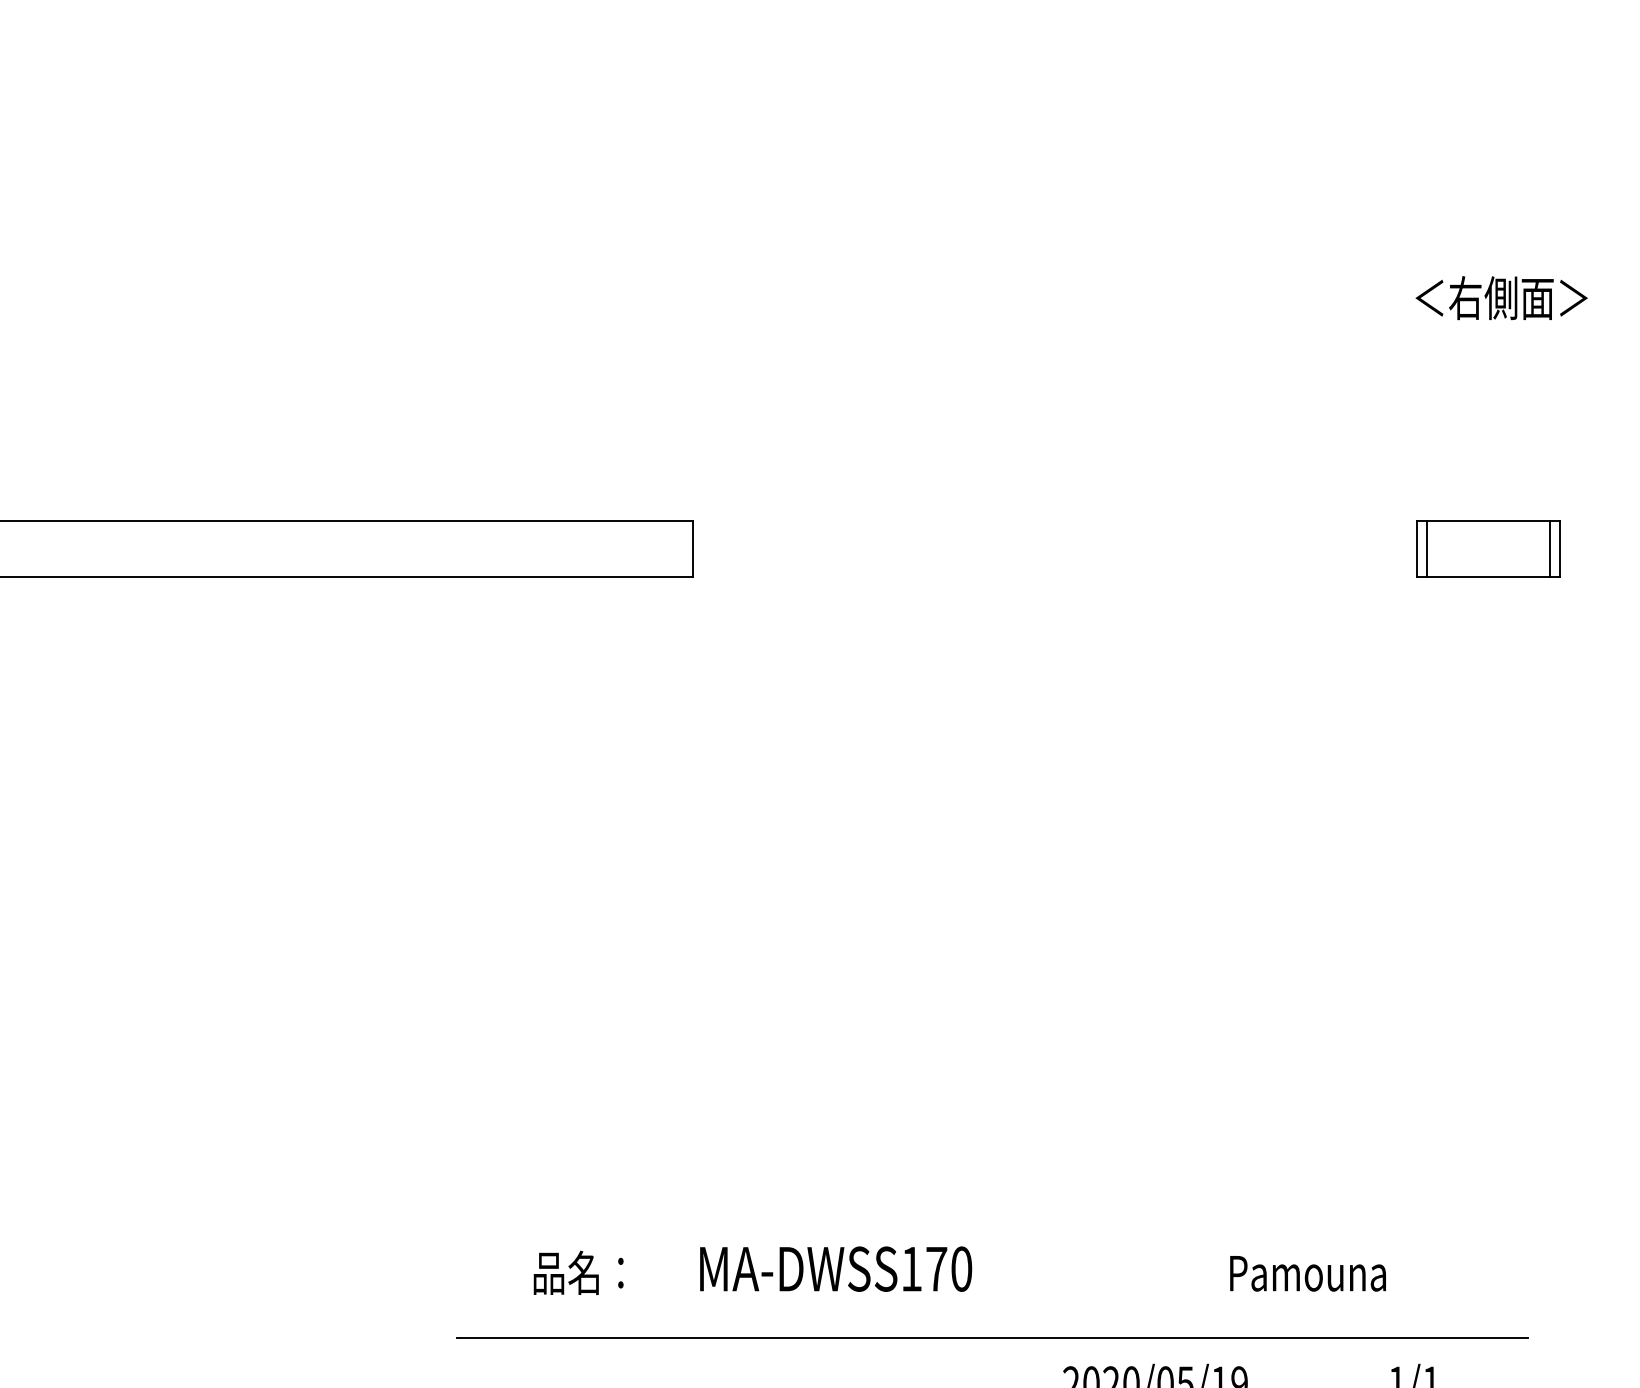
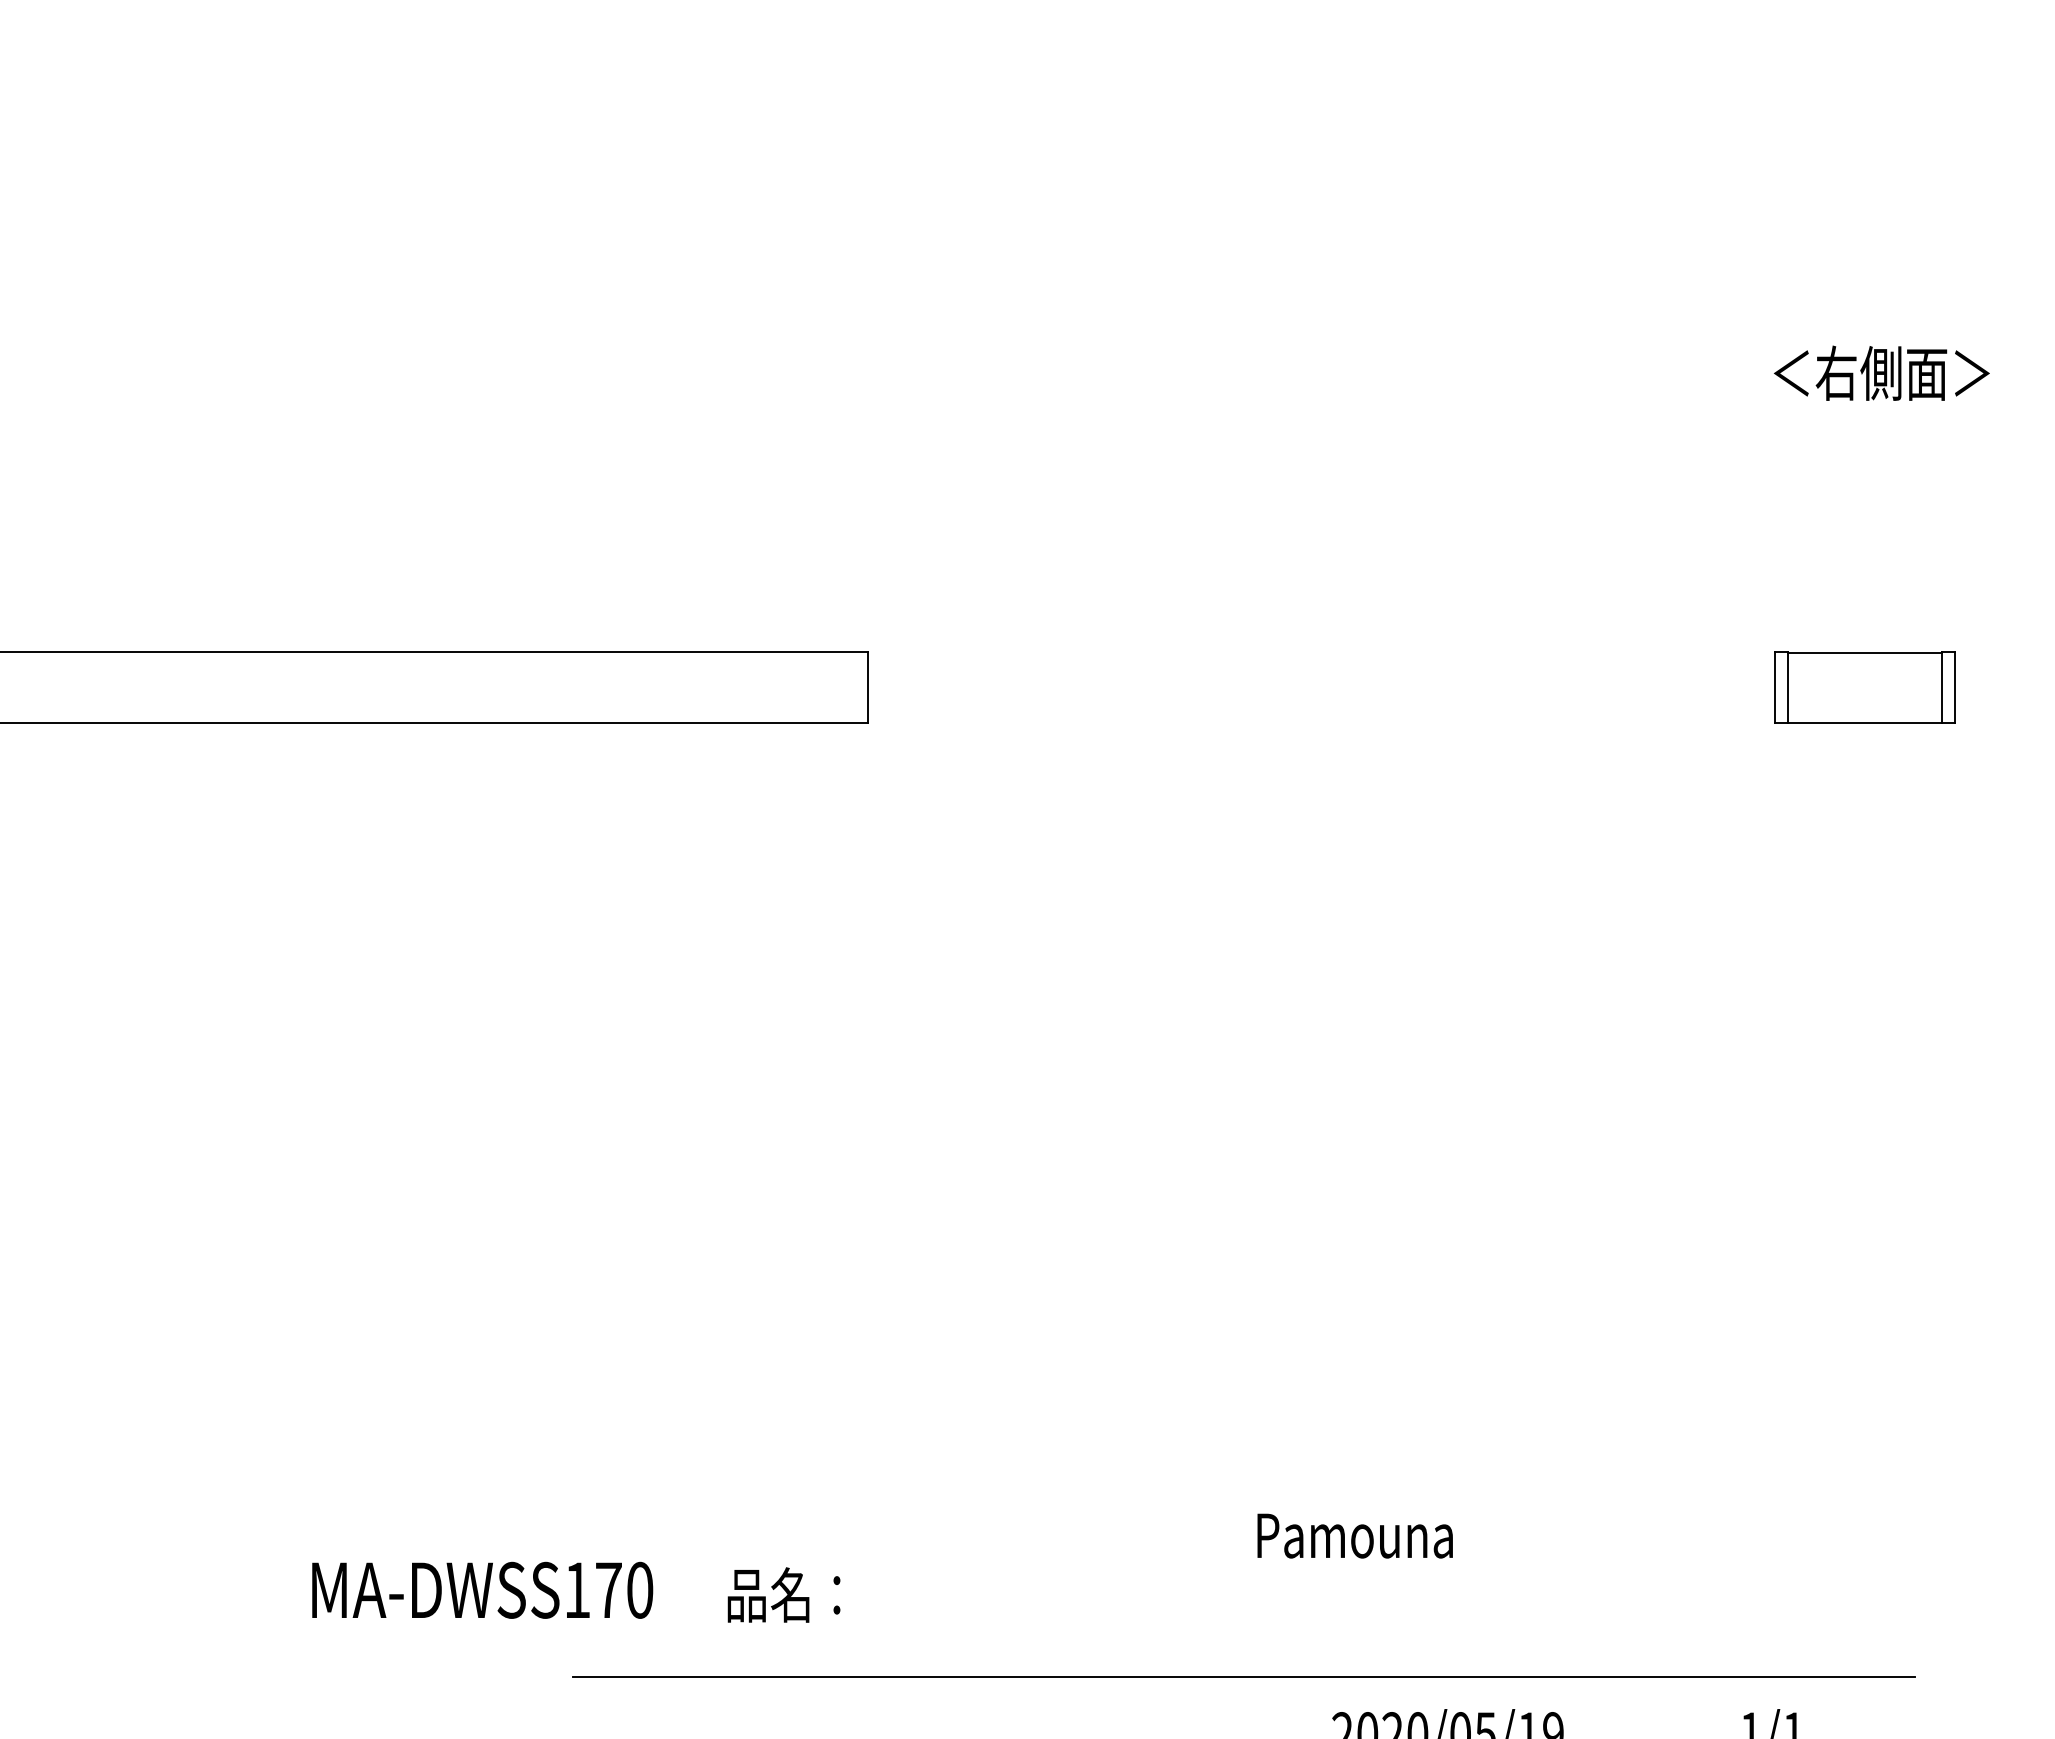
text: (835, 1268) -> (482, 1589), moved
text: (578, 1272) -> (783, 1594), moved
text: (1307, 1273) -> (1354, 1535), moved

